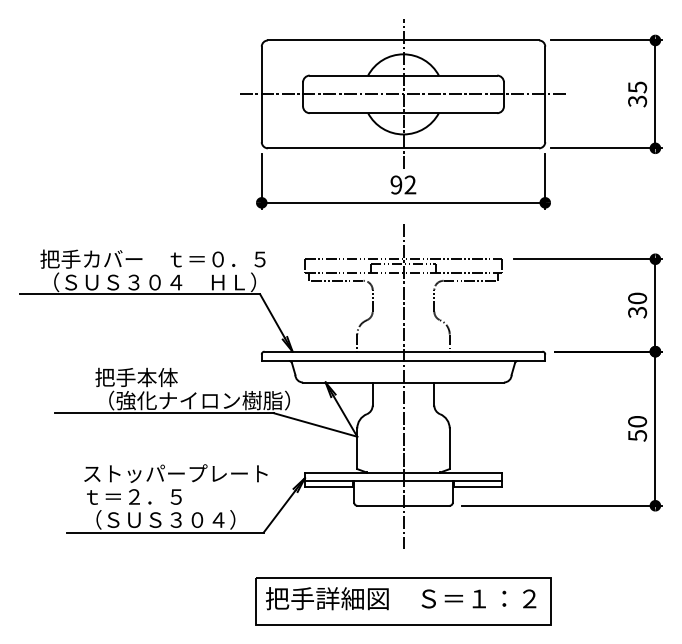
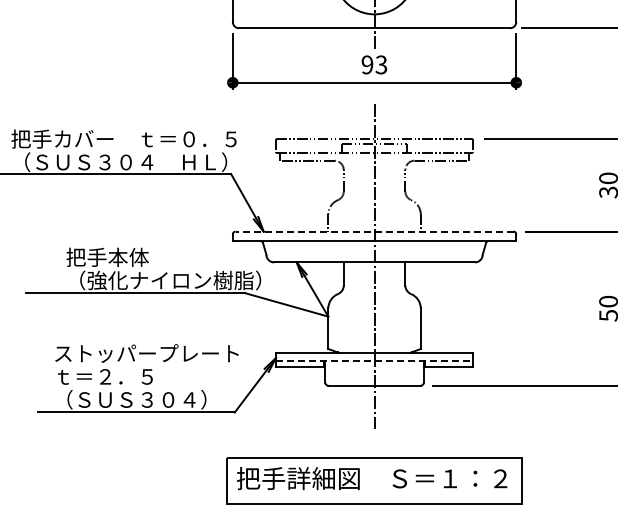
text: (410, 185) -> (381, 65), 92 -> 93
line: (403, 351) -> (374, 231), solid -> dashed
line: (403, 481) -> (374, 361), solid -> dashed

